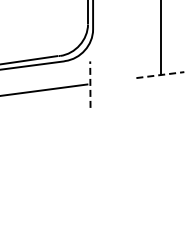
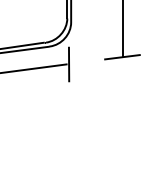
line: (160, 75) -> (122, 57), dashed -> solid
line: (90, 84) -> (69, 64), dashed -> solid

